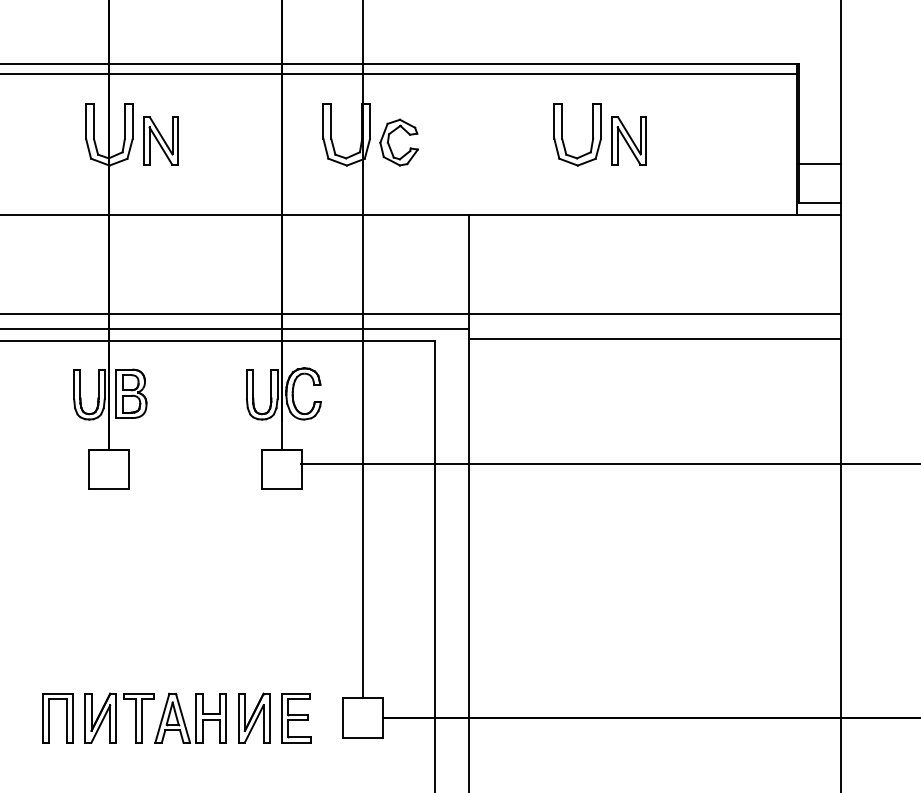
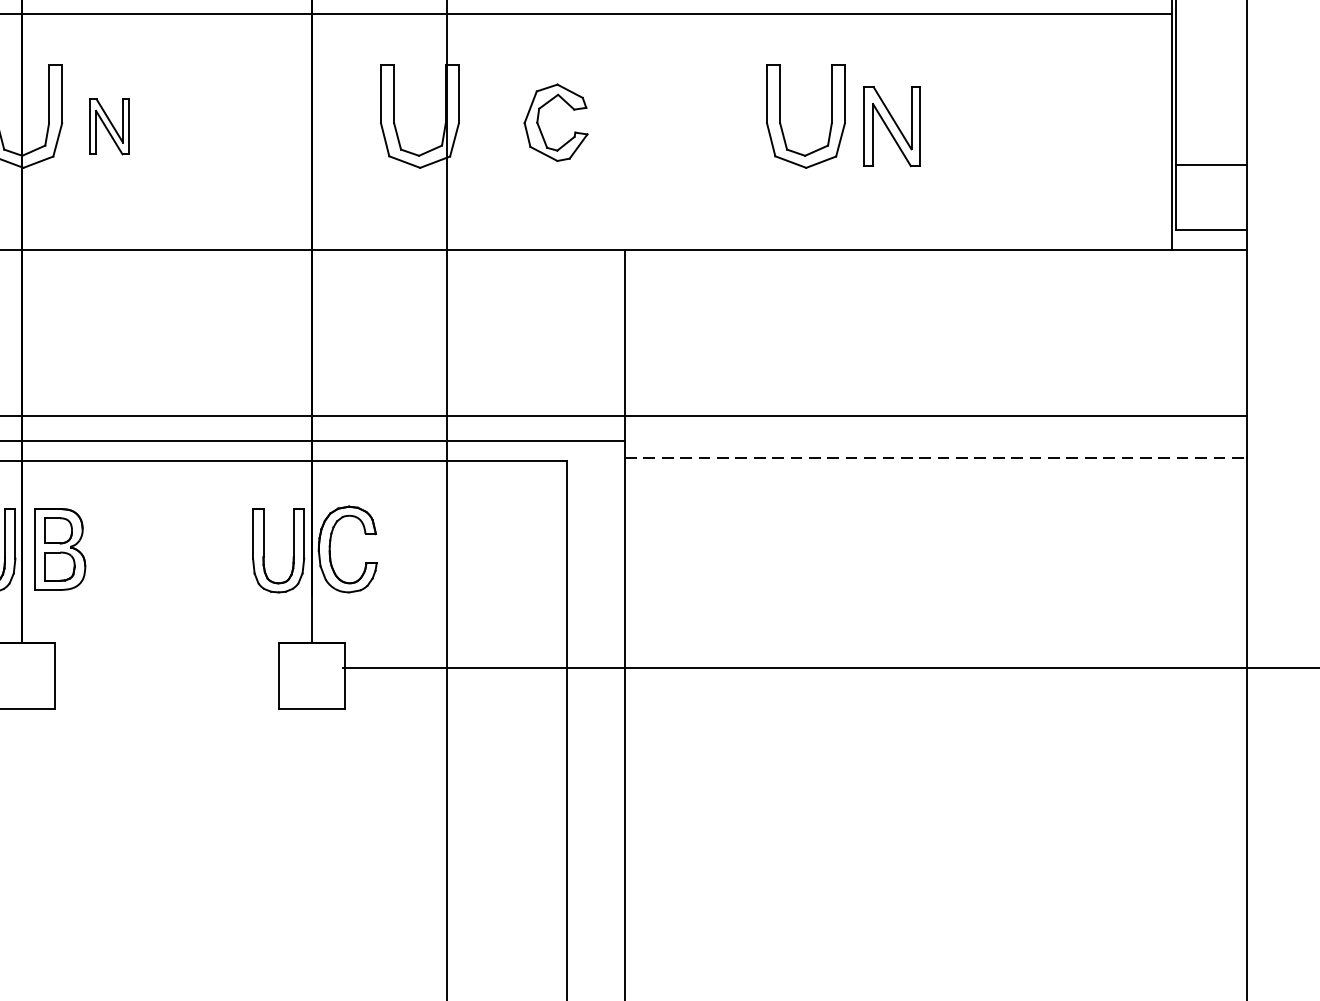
part: (160, 140) -> (108, 125), size x0.7
part: (390, 145) -> (541, 127), moved
line: (655, 338) -> (936, 456), solid -> dashed

